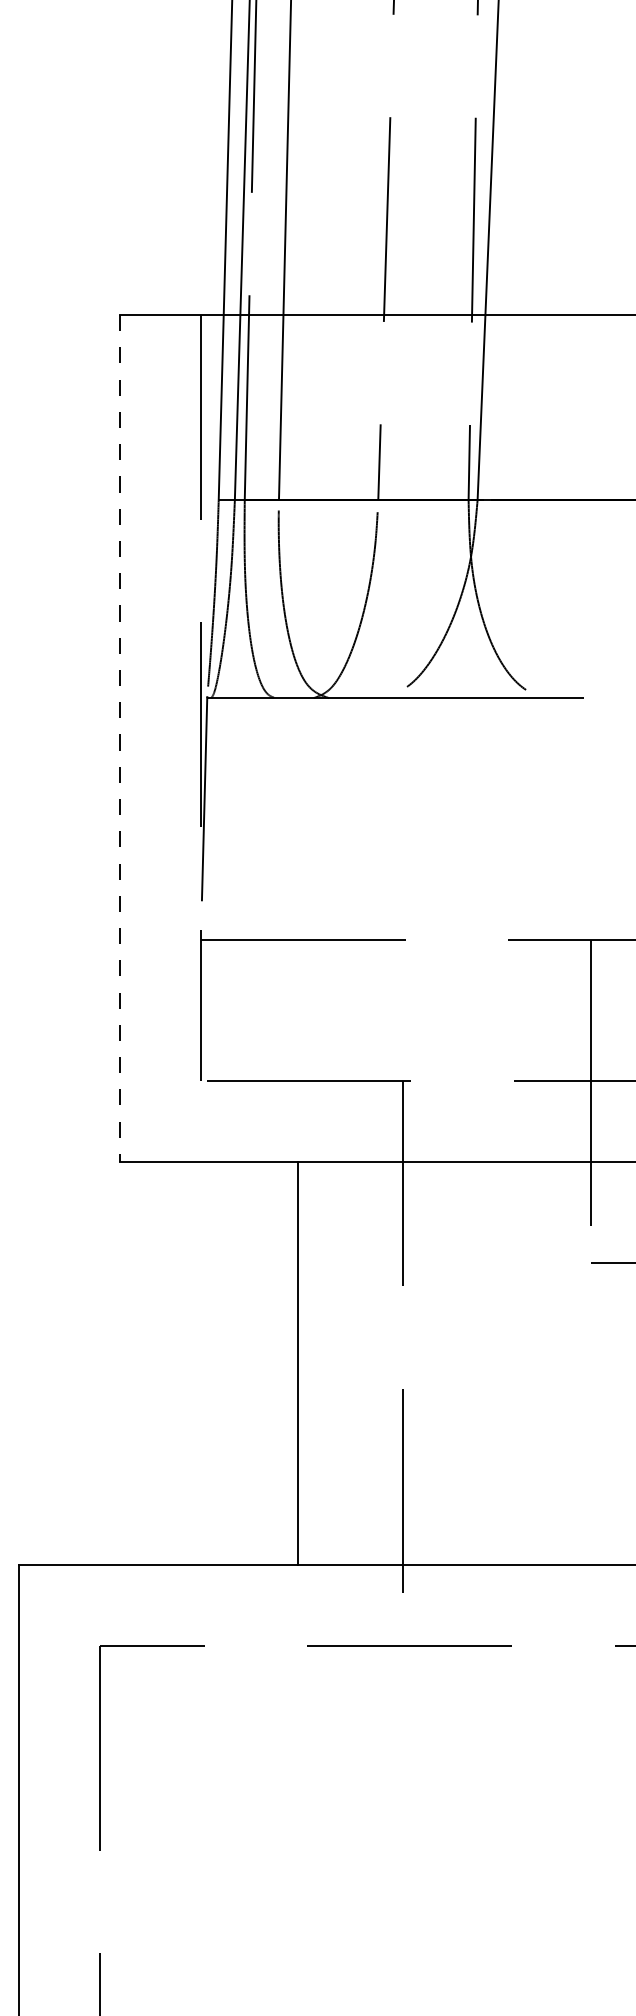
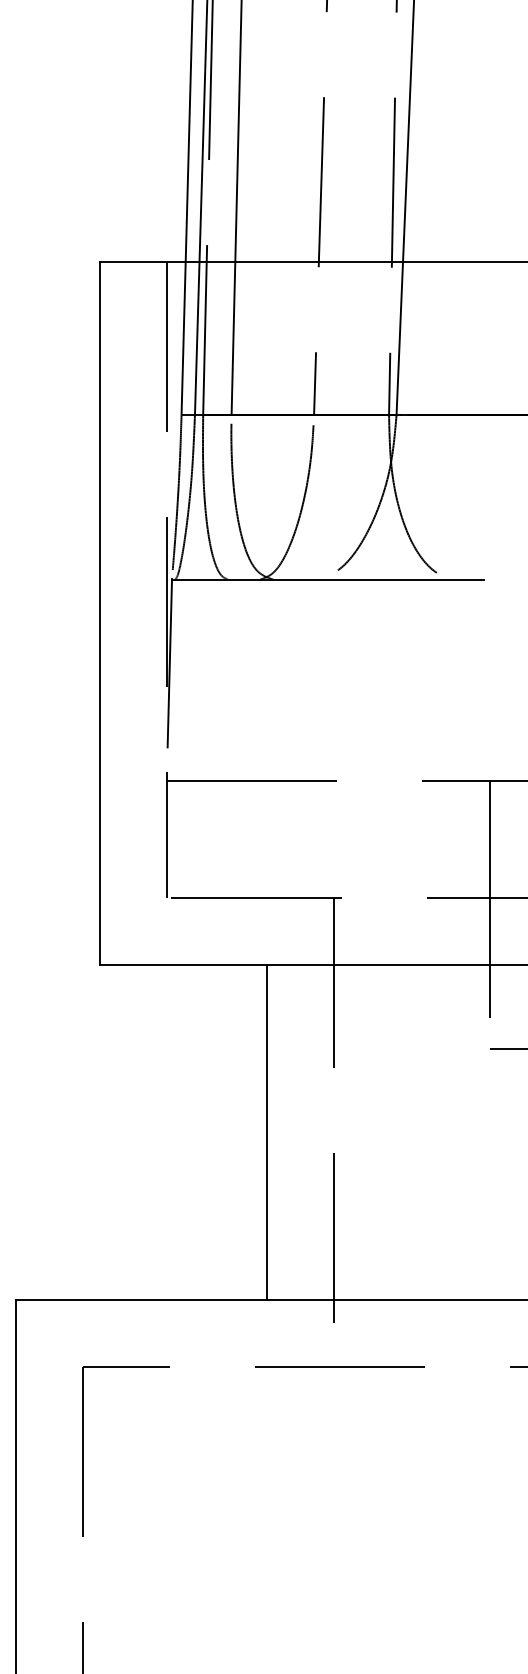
line: (119, 738) -> (99, 613), dashed -> solid
line: (298, 1362) -> (267, 1131), moved

